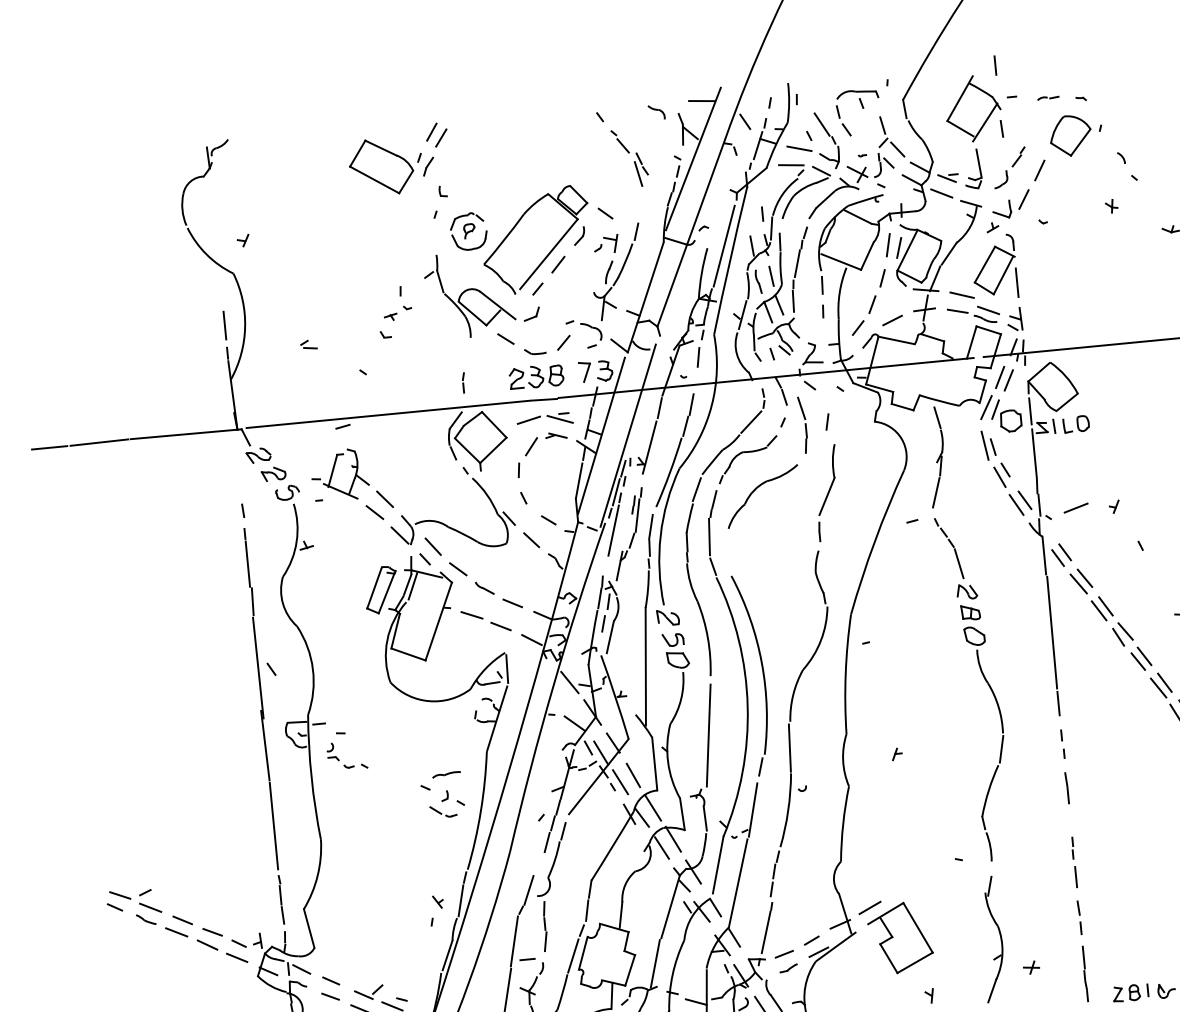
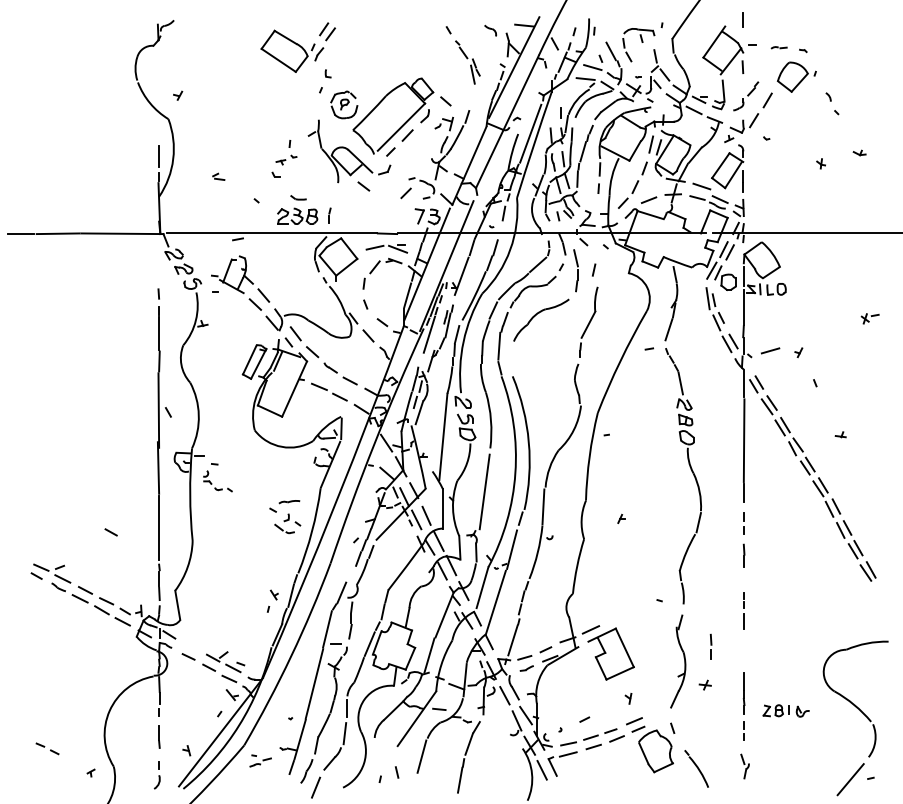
part: (1110, 205) -> (820, 163), moved
part: (535, 367) -> (297, 209), moved
part: (1078, 917) -> (710, 646), moved
line: (330, 981) -> (110, 532), moved

